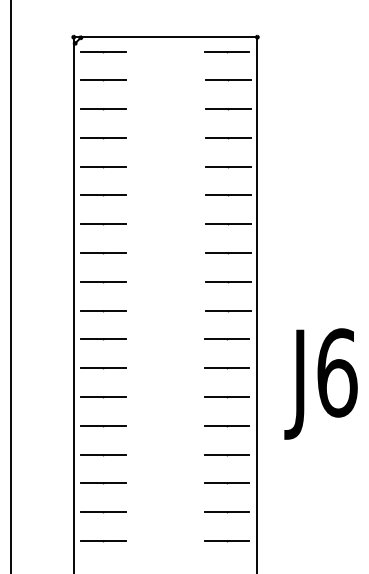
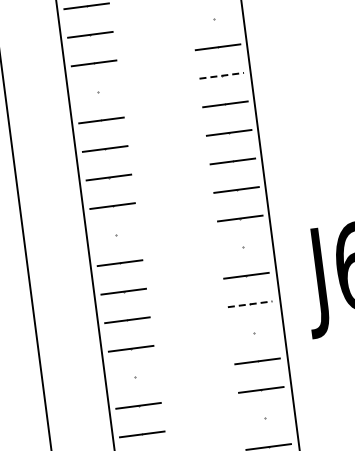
line: (227, 109) -> (213, 19), removed
line: (102, 166) -> (97, 91), removed
line: (228, 166) -> (221, 75), solid -> dashed
line: (102, 310) -> (115, 234), removed
line: (226, 339) -> (242, 247), removed
line: (227, 396) -> (250, 303), solid -> dashed
line: (226, 425) -> (253, 332), removed
line: (102, 454) -> (134, 377), removed
line: (226, 512) -> (264, 418), removed

